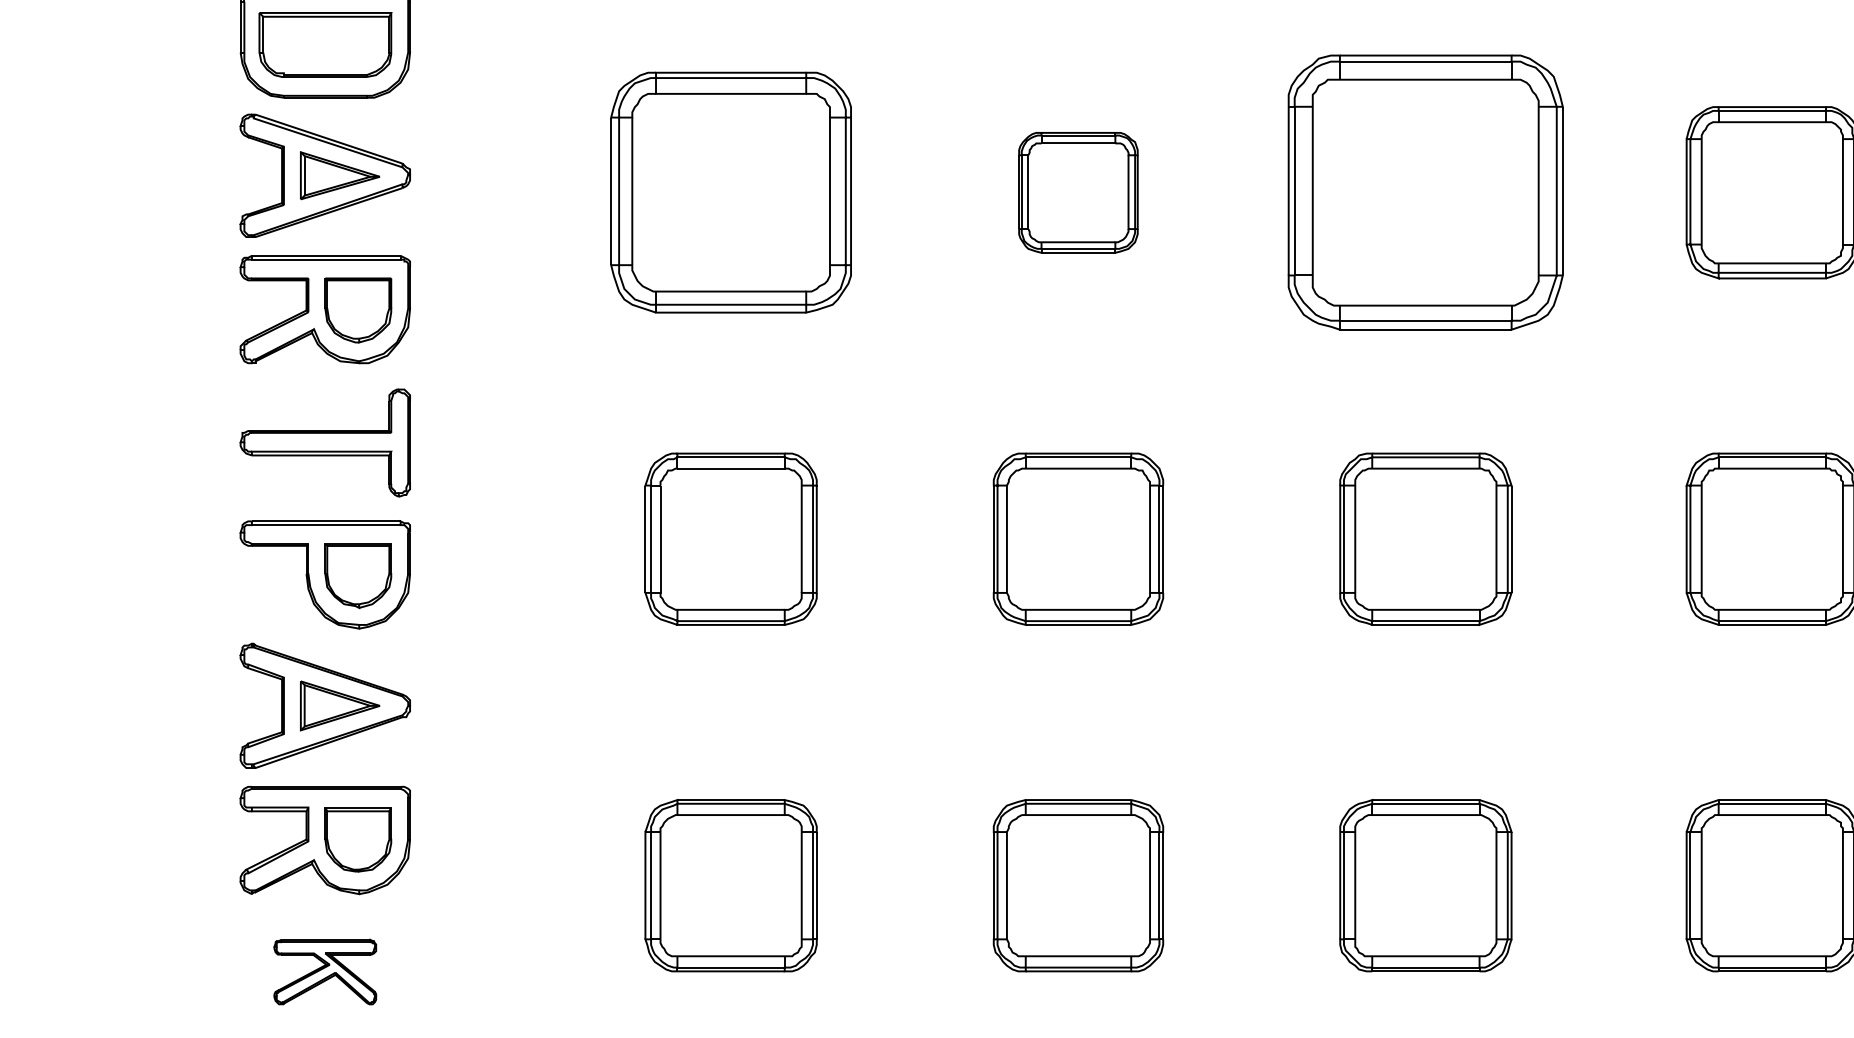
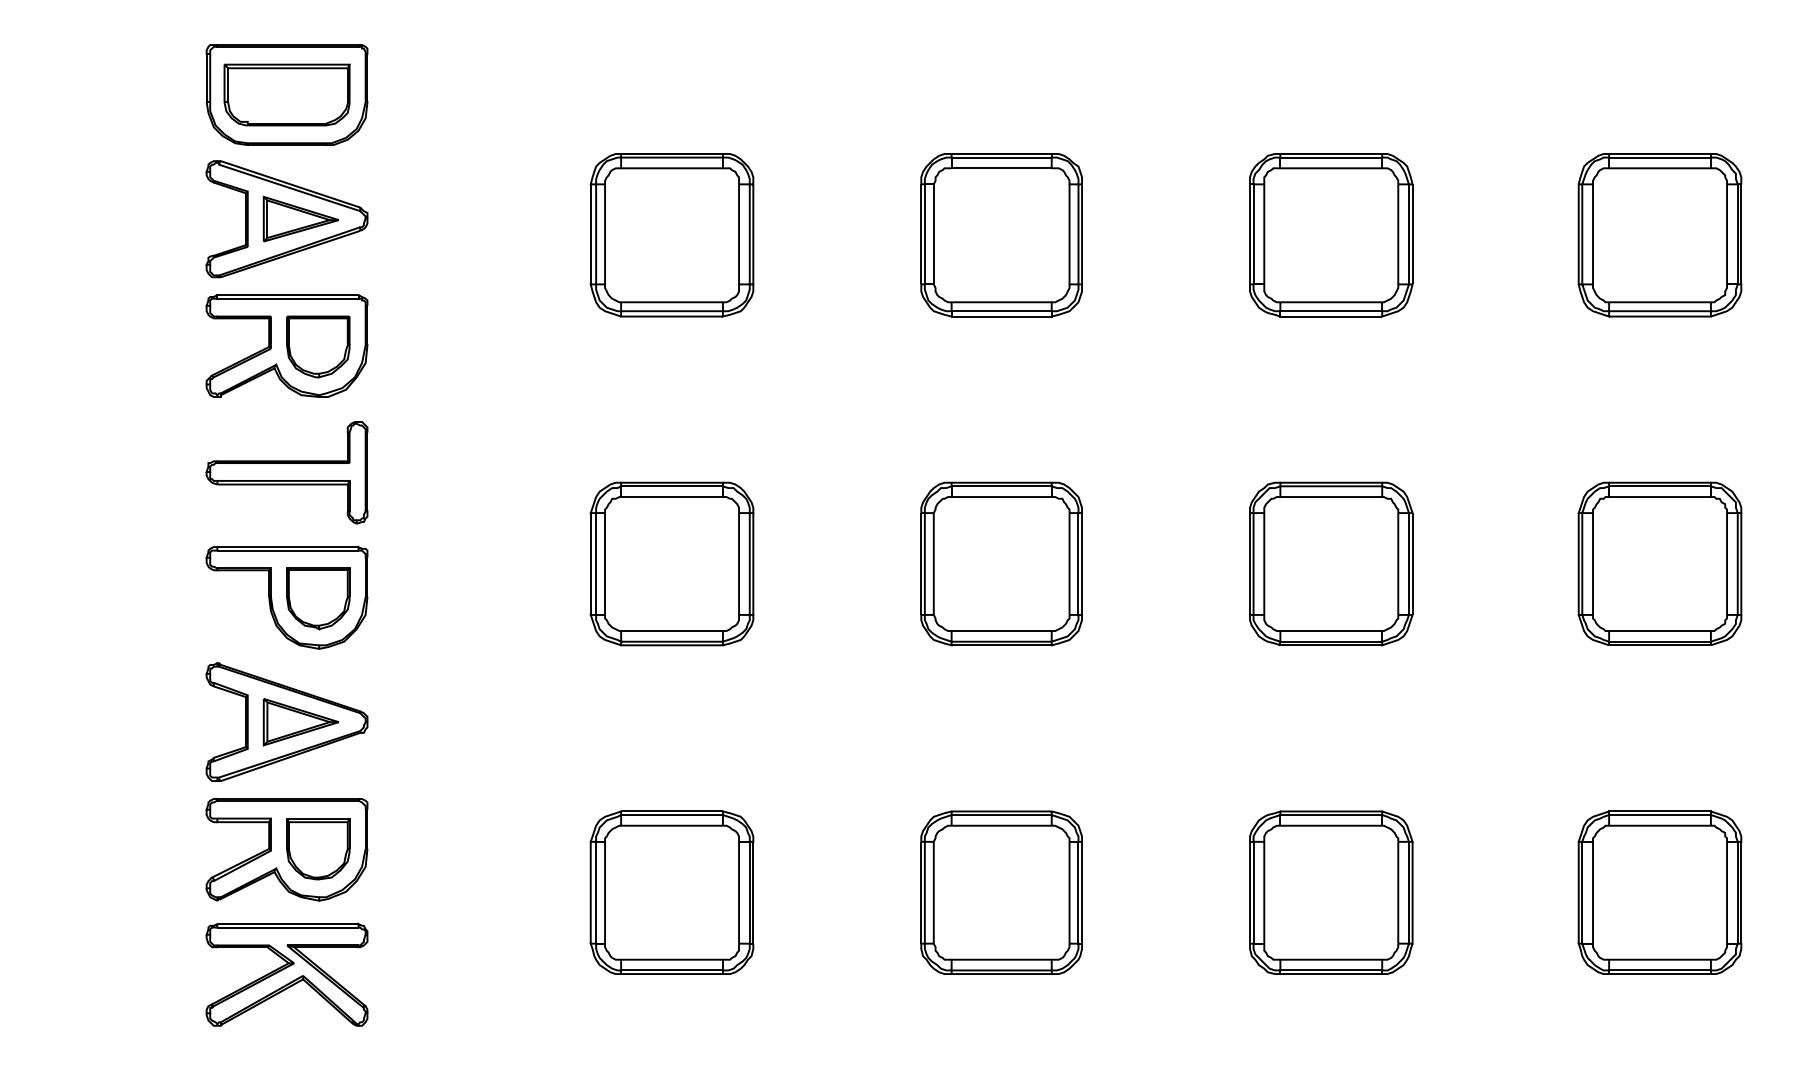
part: (730, 193) -> (671, 235), size x0.71
part: (1078, 193) -> (1001, 235), size x1.43
part: (1426, 193) -> (1331, 235), size x0.62
part: (324, 971) -> (286, 974), size x1.67

